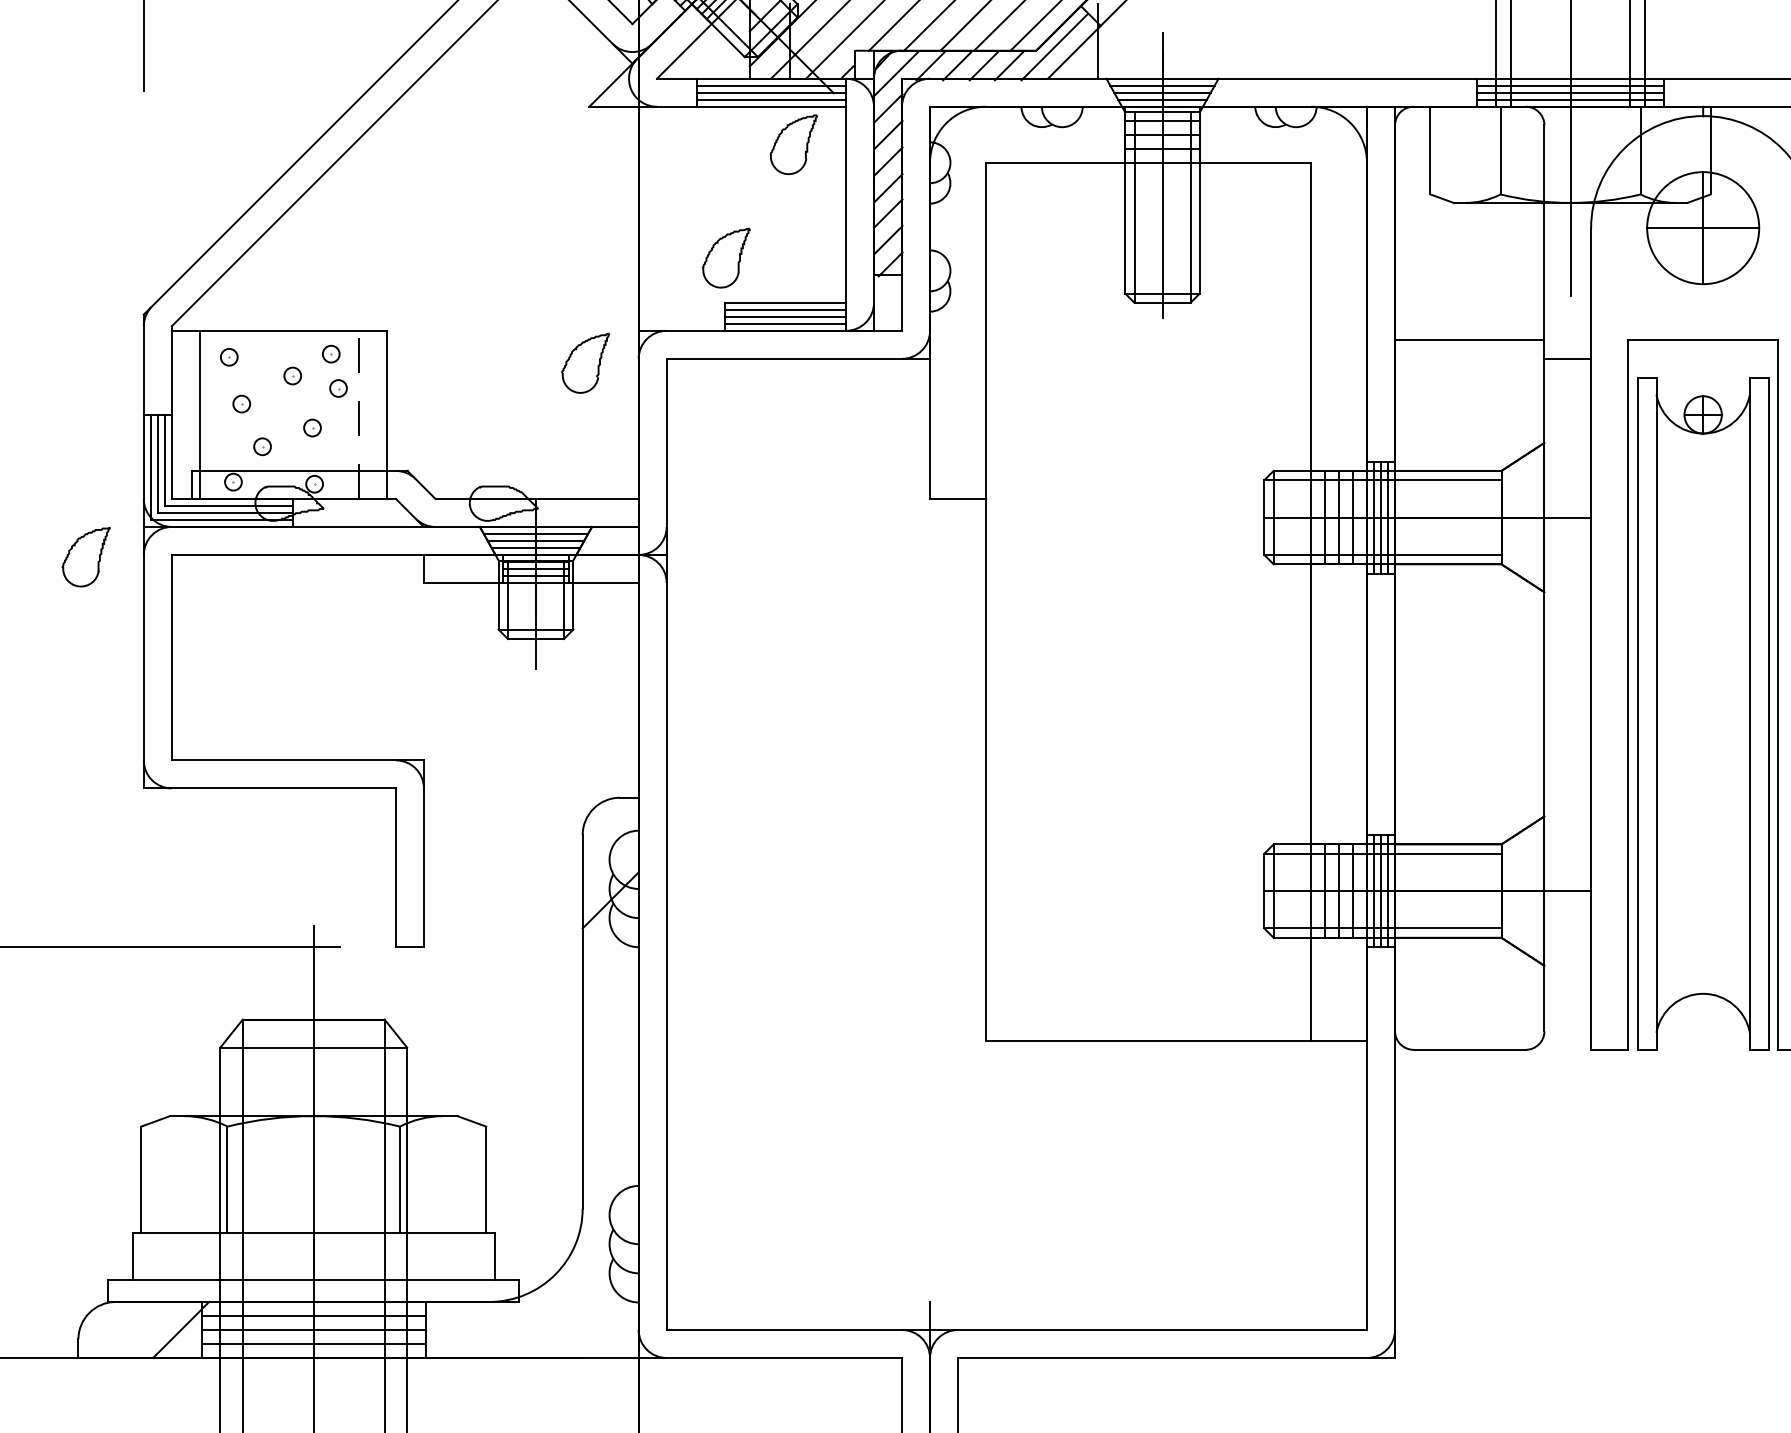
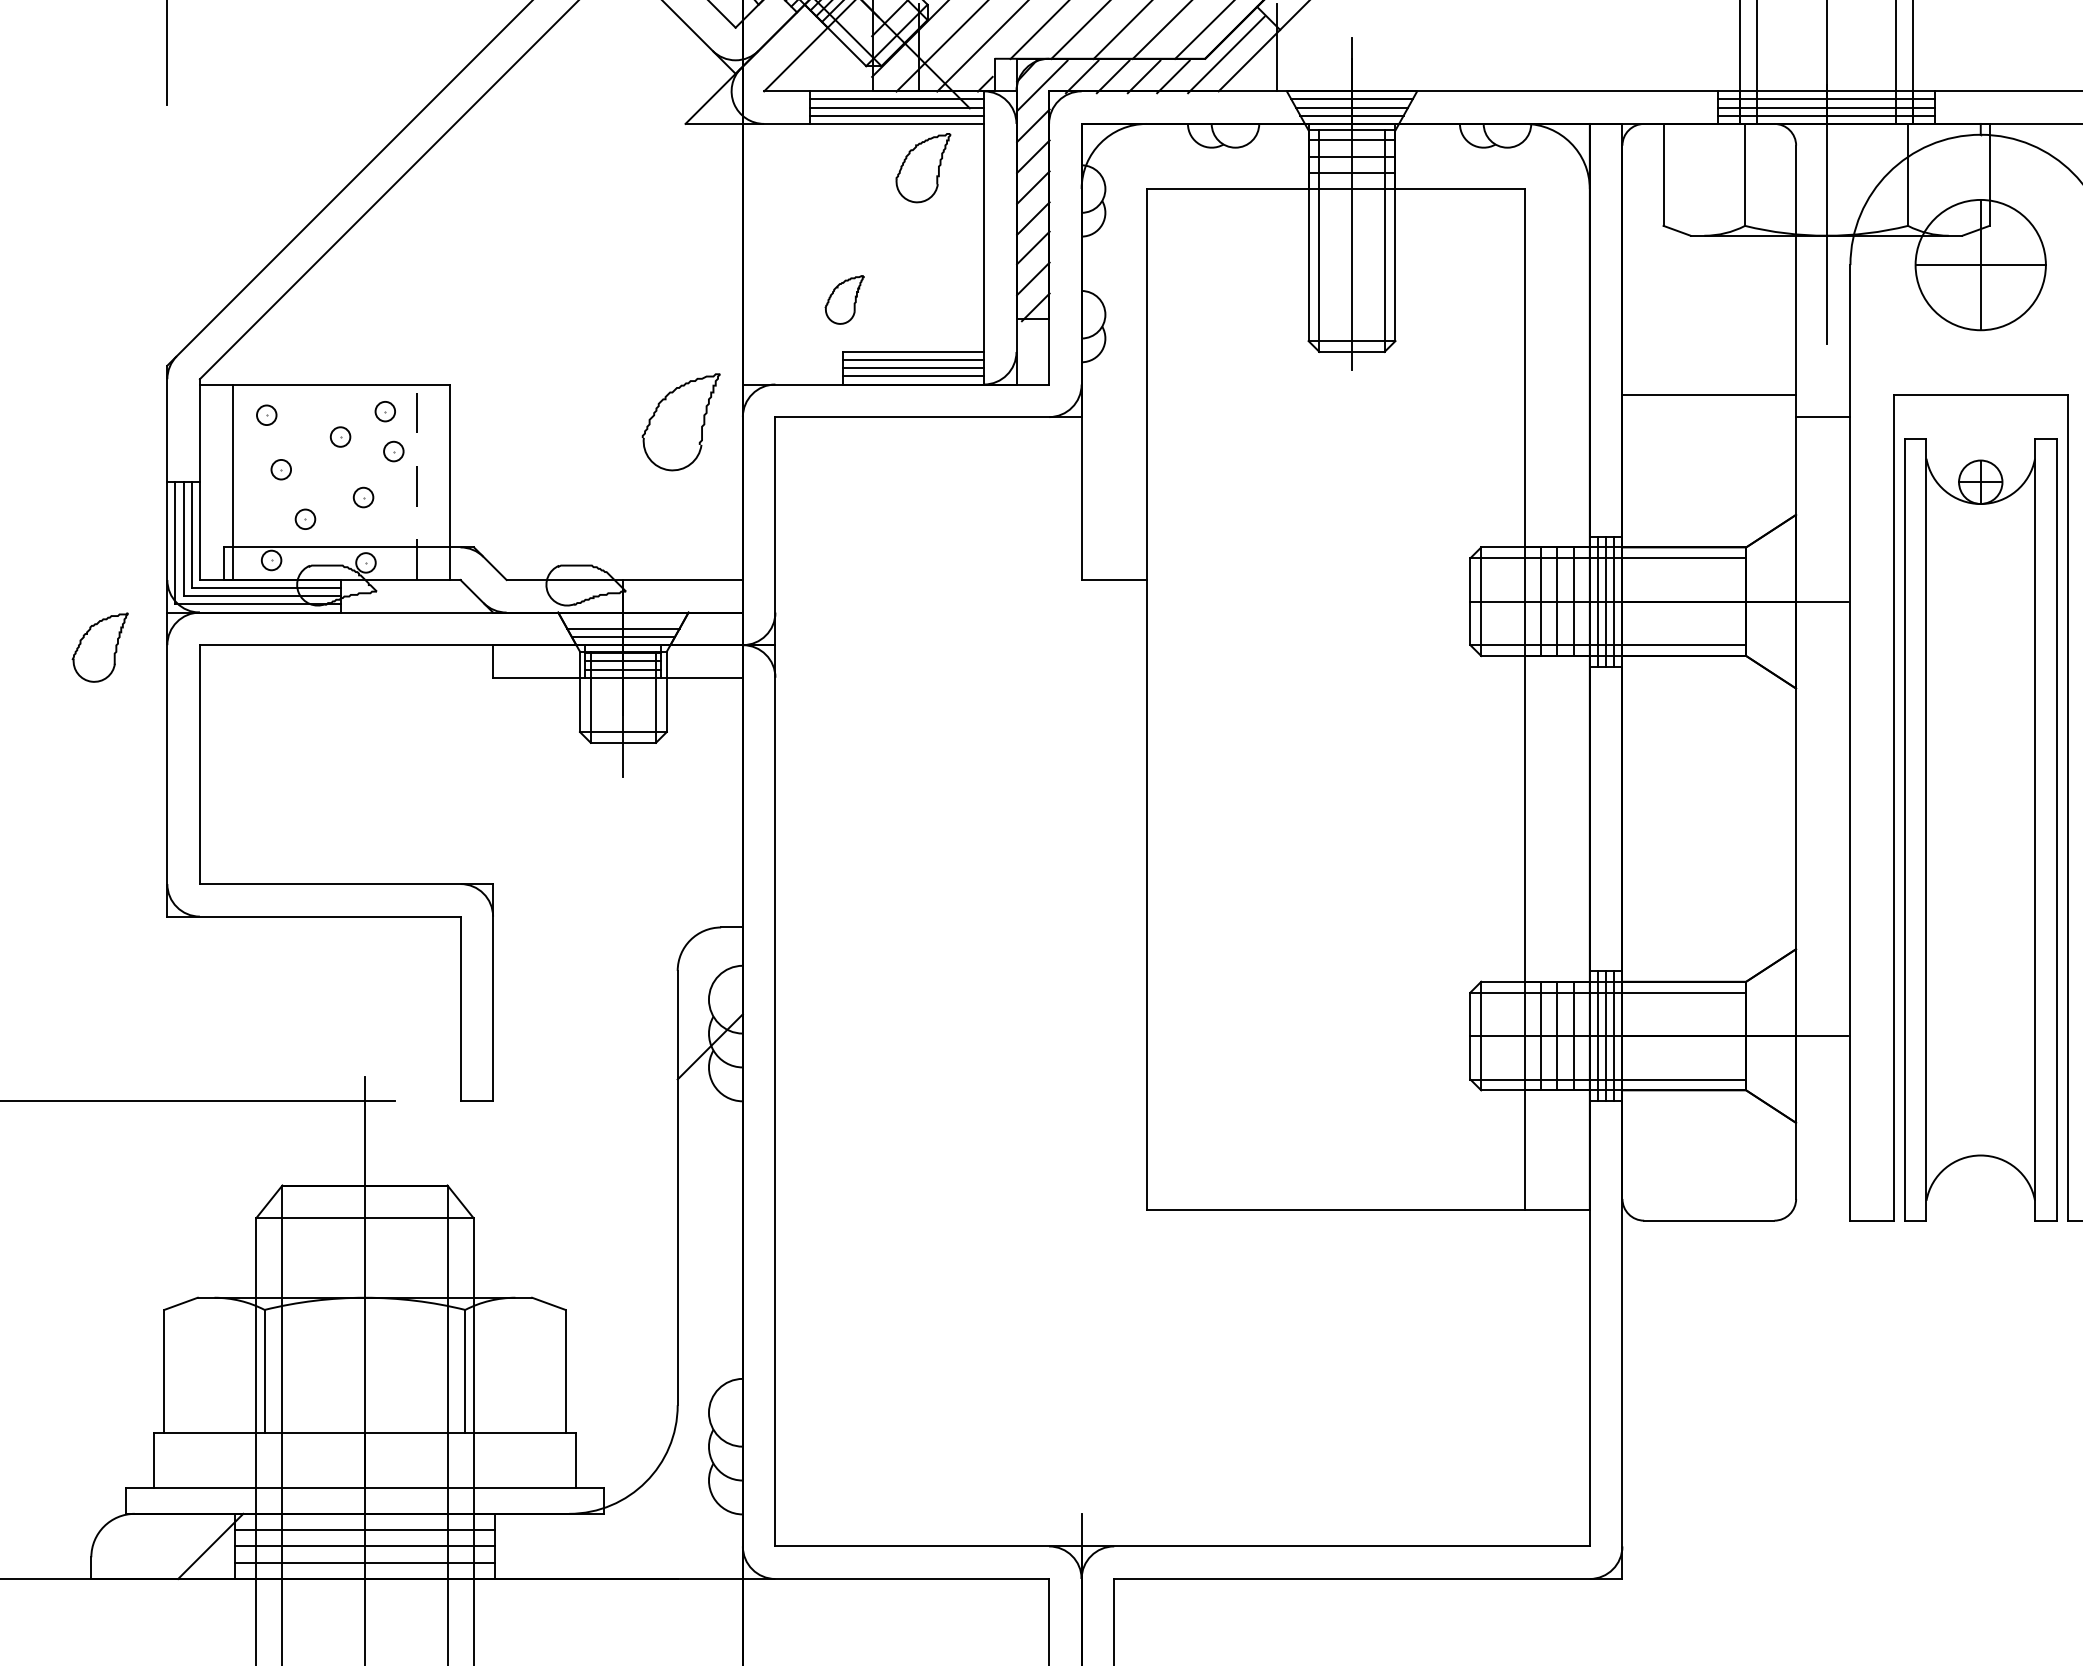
part: (725, 257) -> (843, 299), size x0.7
part: (585, 363) -> (681, 422), size x1.4
line: (535, 533) -> (622, 620), removed

